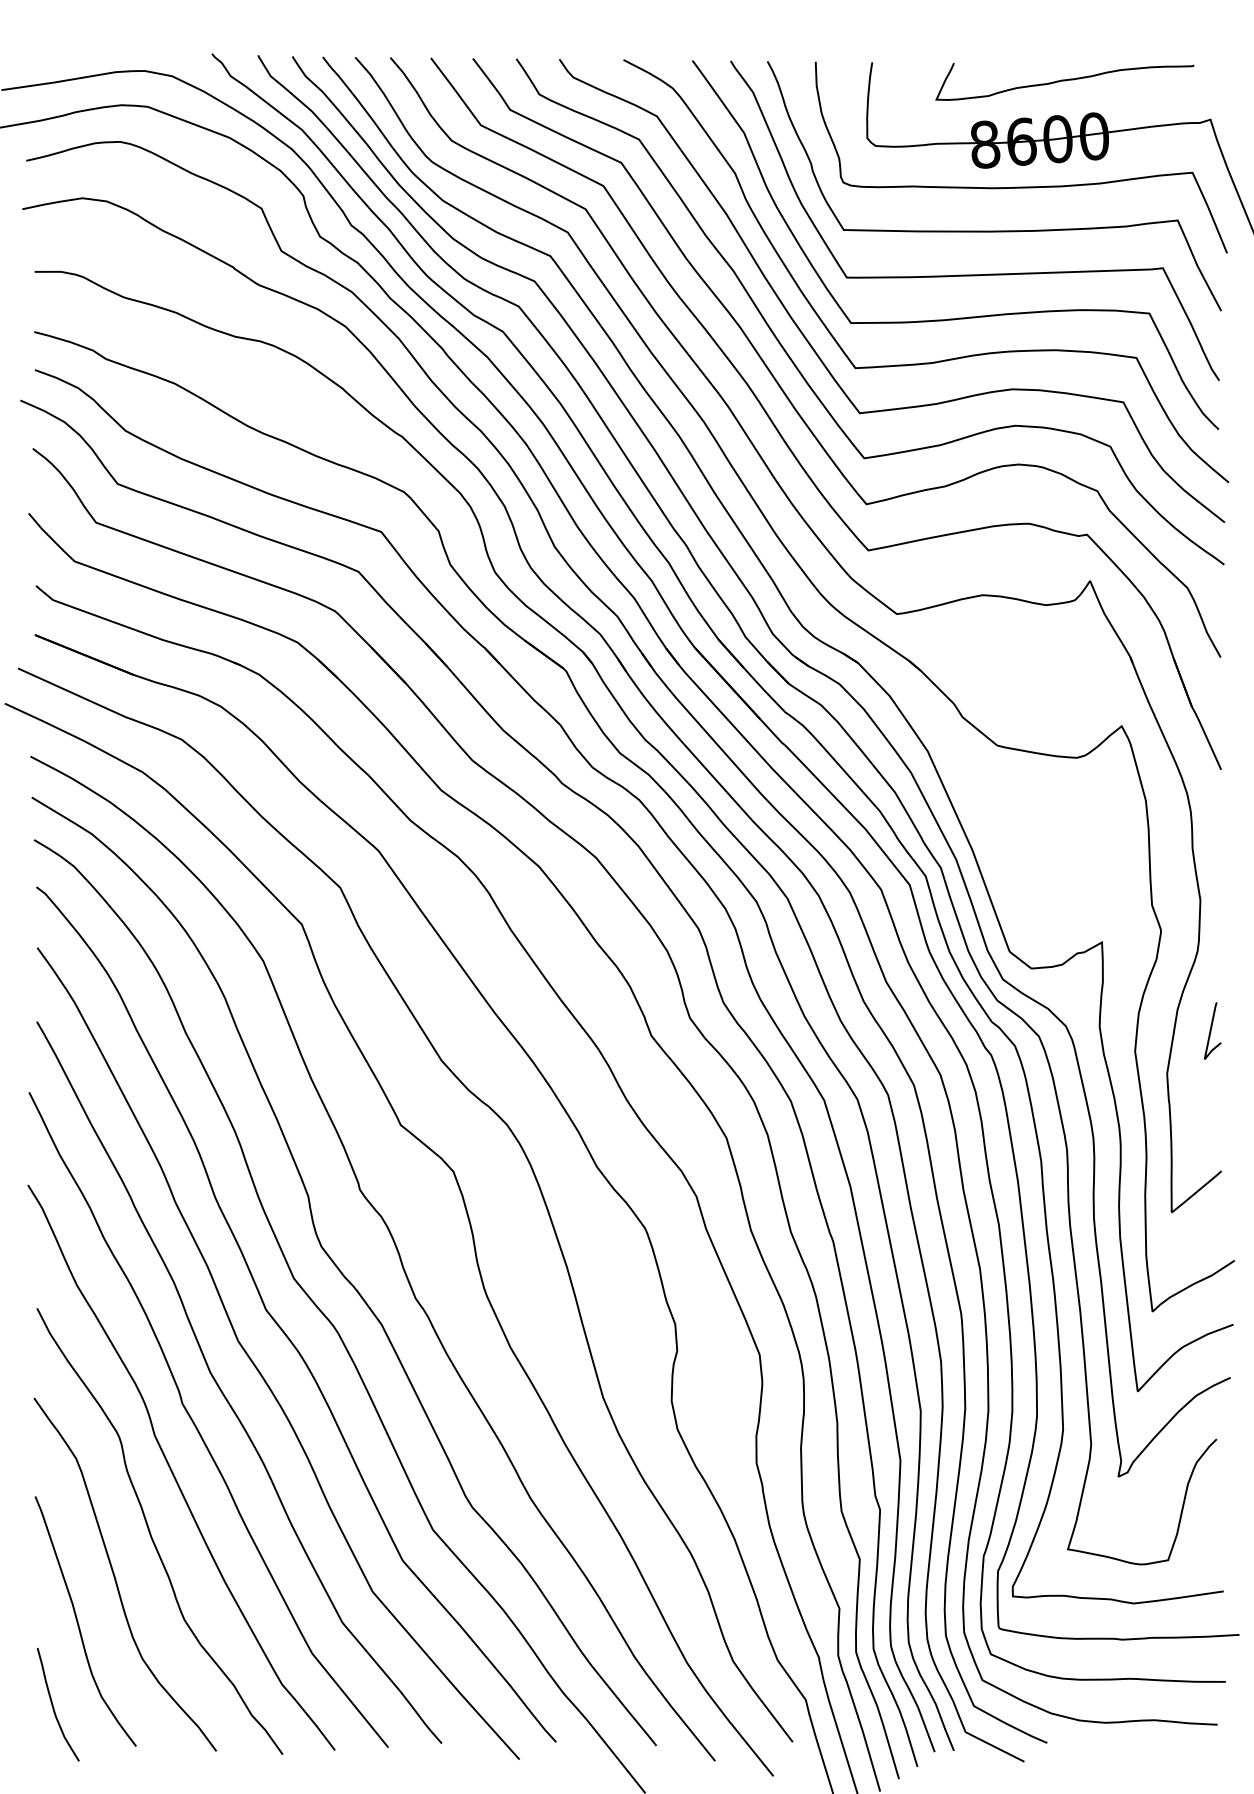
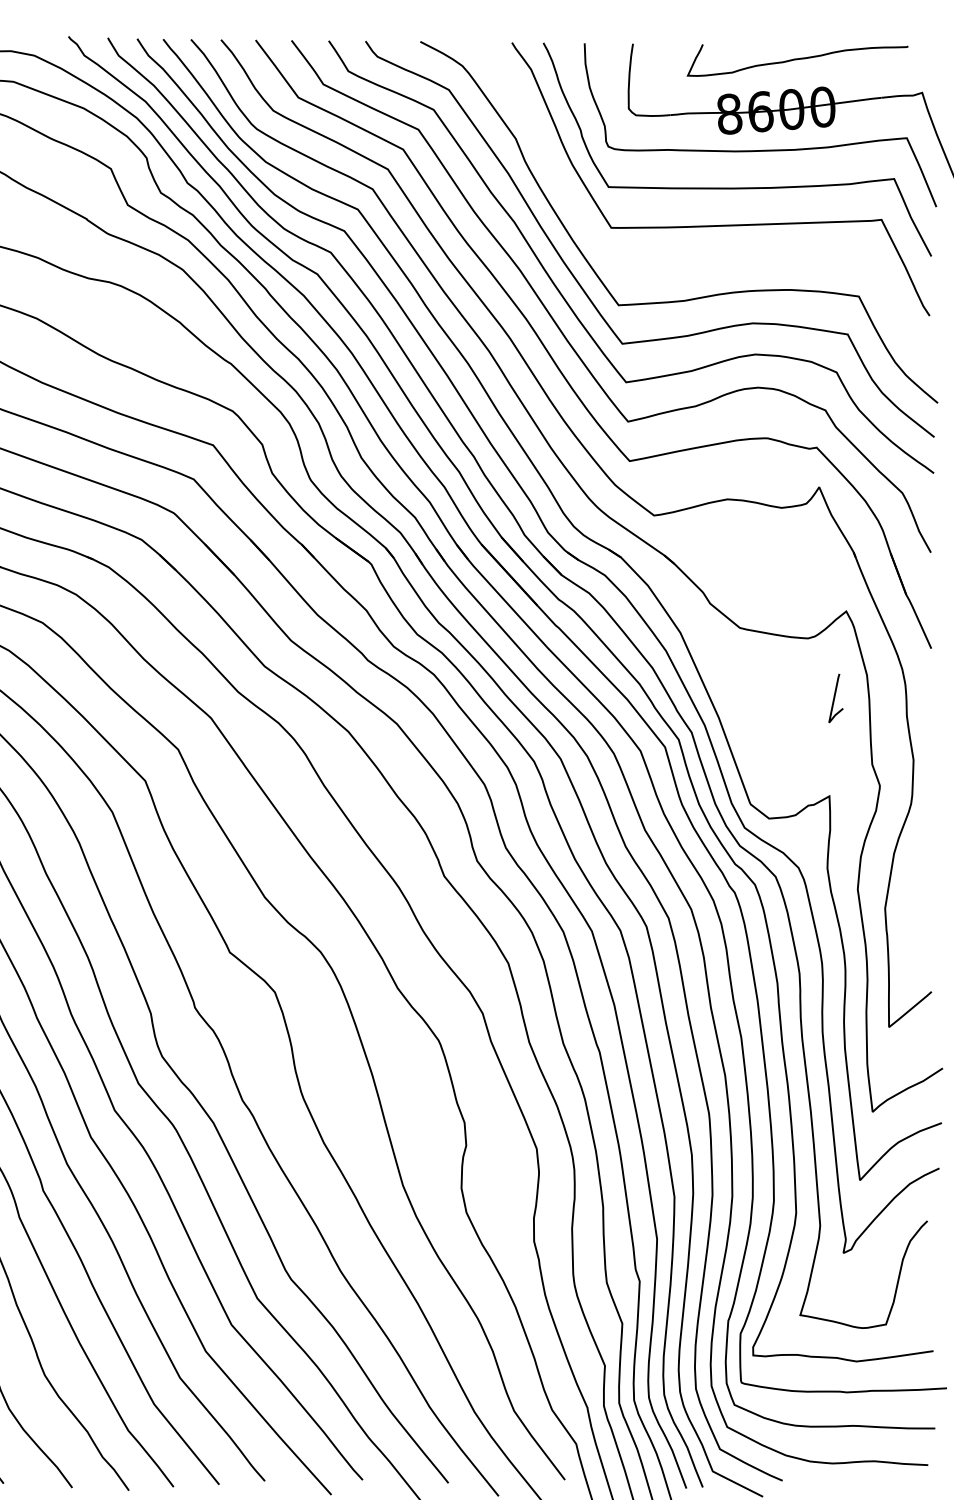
curve: (959, 317) -> (707, 261), removed
line: (1211, 1030) -> (835, 697), moved

